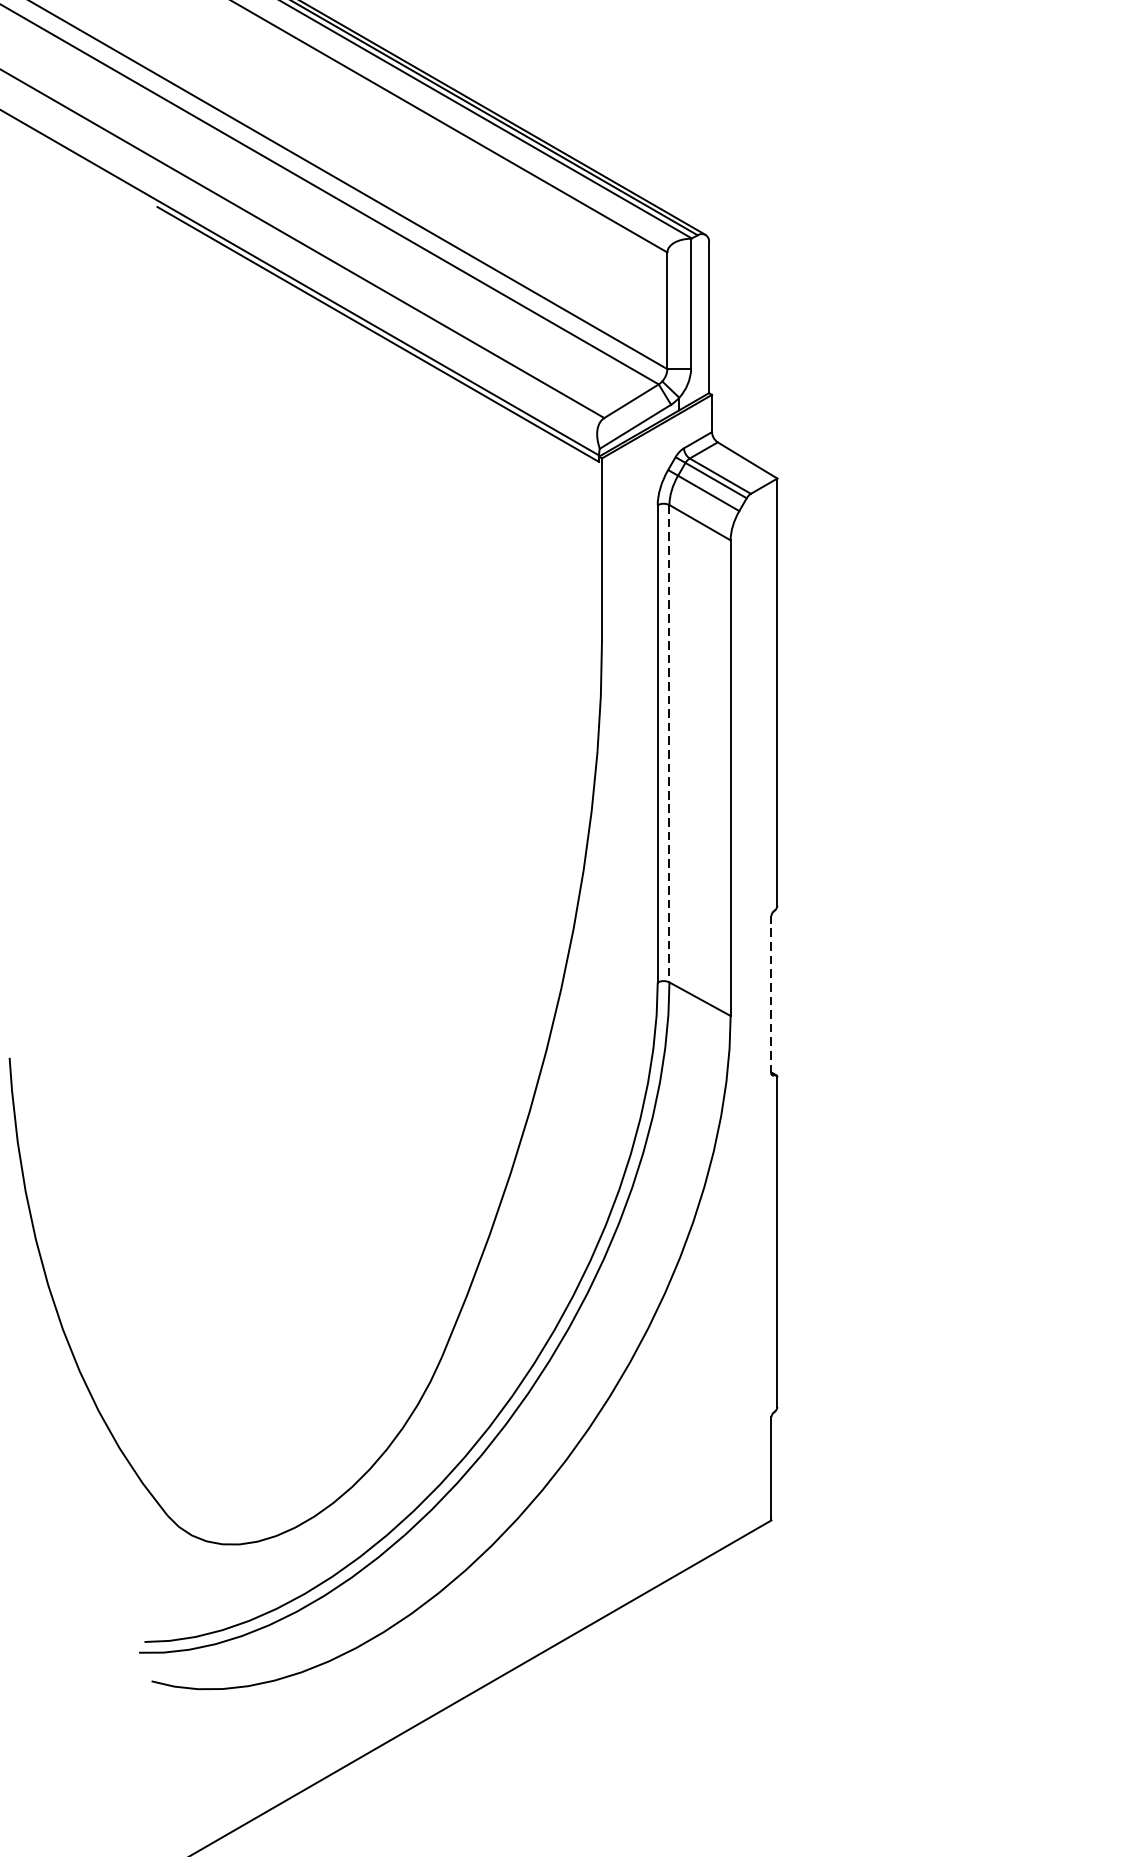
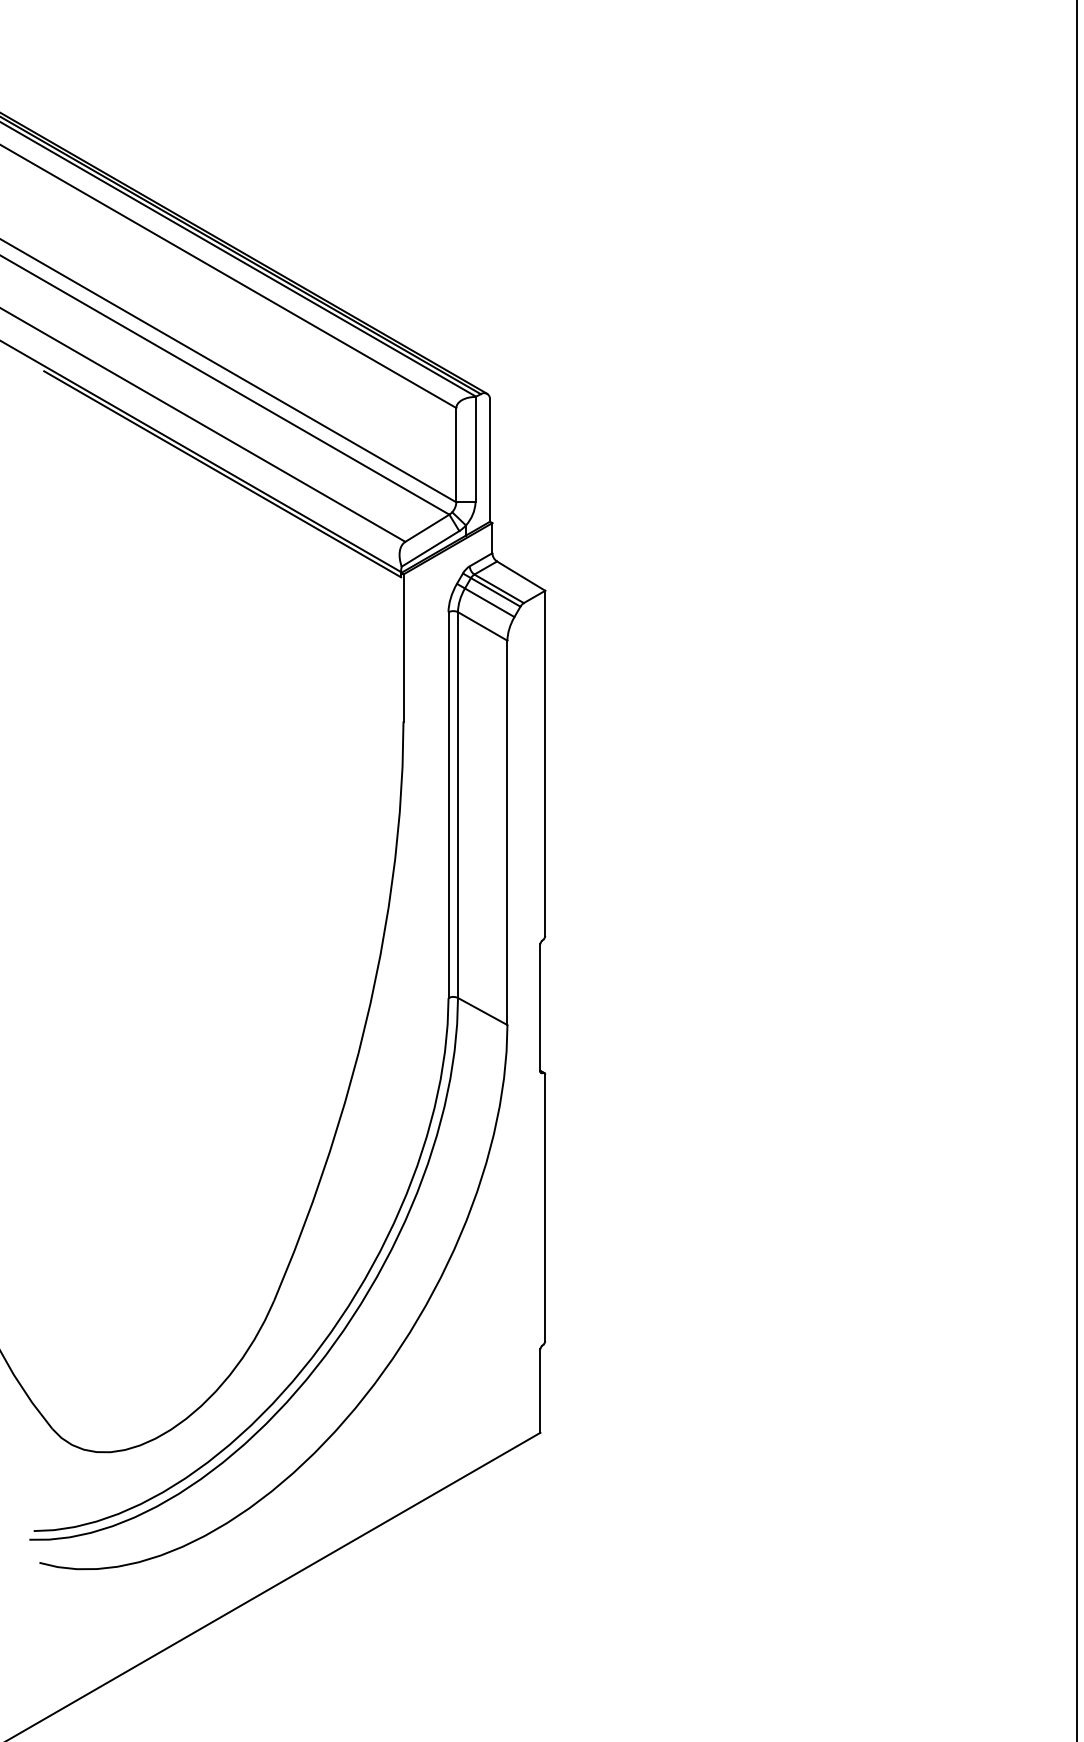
line: (670, 744) -> (458, 805), dashed -> solid
line: (771, 994) -> (540, 1007), dashed -> solid

